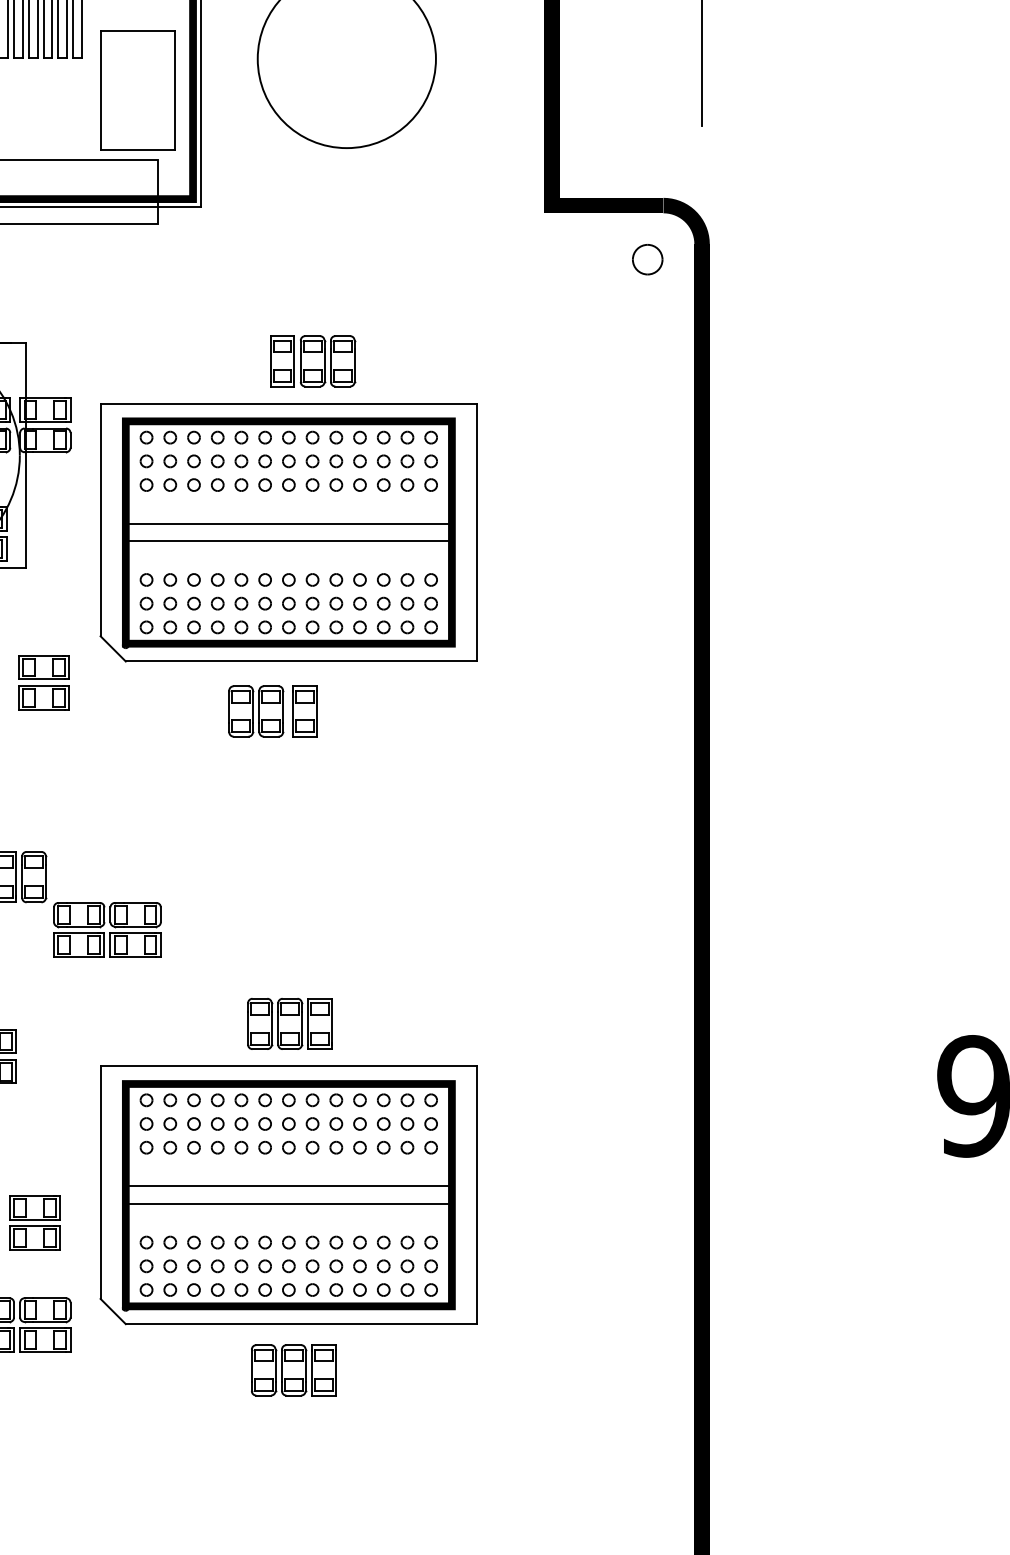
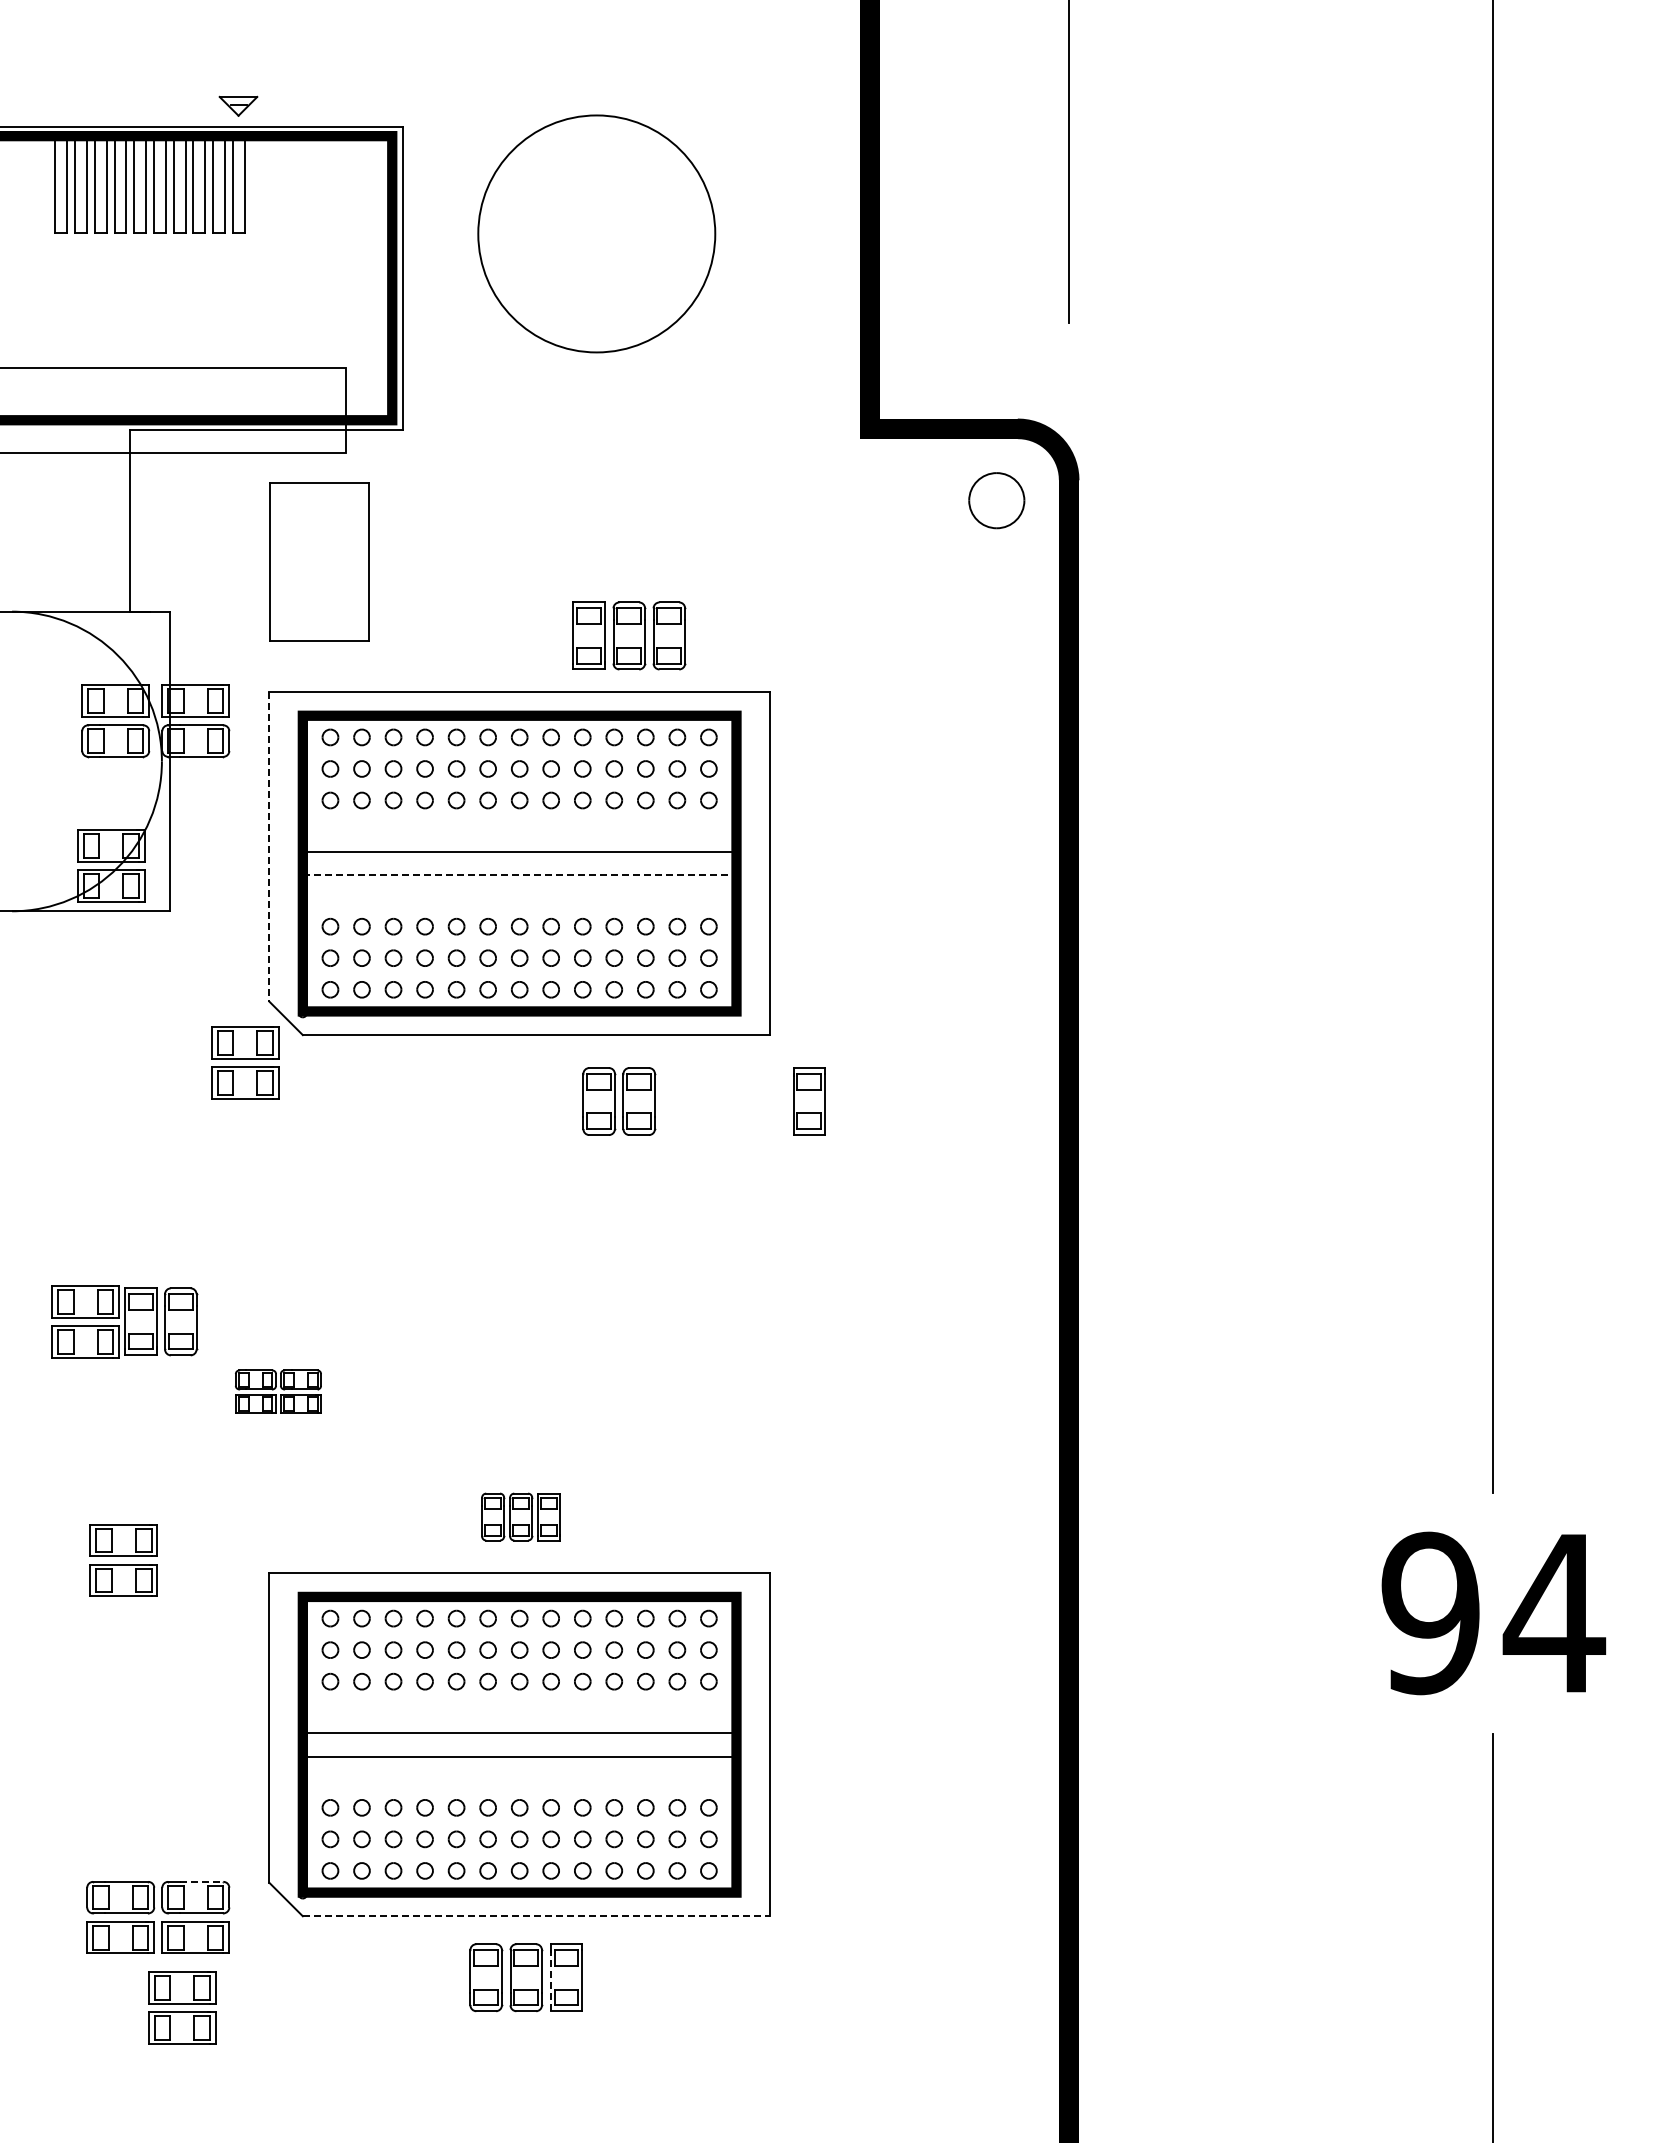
part: (138, 90) -> (319, 561), moved
part: (647, 259) -> (996, 500), size x1.4
part: (312, 360) -> (629, 635), moved
line: (100, 519) -> (269, 846), solid -> dashed
line: (288, 541) -> (519, 875), solid -> dashed
part: (44, 682) -> (245, 1062), moved
part: (256, 711) -> (619, 1101), moved
part: (305, 711) -> (809, 1101), moved
part: (107, 929) -> (278, 1391), size x0.6
part: (289, 1023) -> (520, 1516), size x0.7
part: (35, 1222) -> (182, 2007), moved
line: (49, 1297) -> (201, 1881), solid -> dashed
line: (301, 1324) -> (536, 1916), solid -> dashed
line: (312, 1372) -> (550, 1980), solid -> dashed

